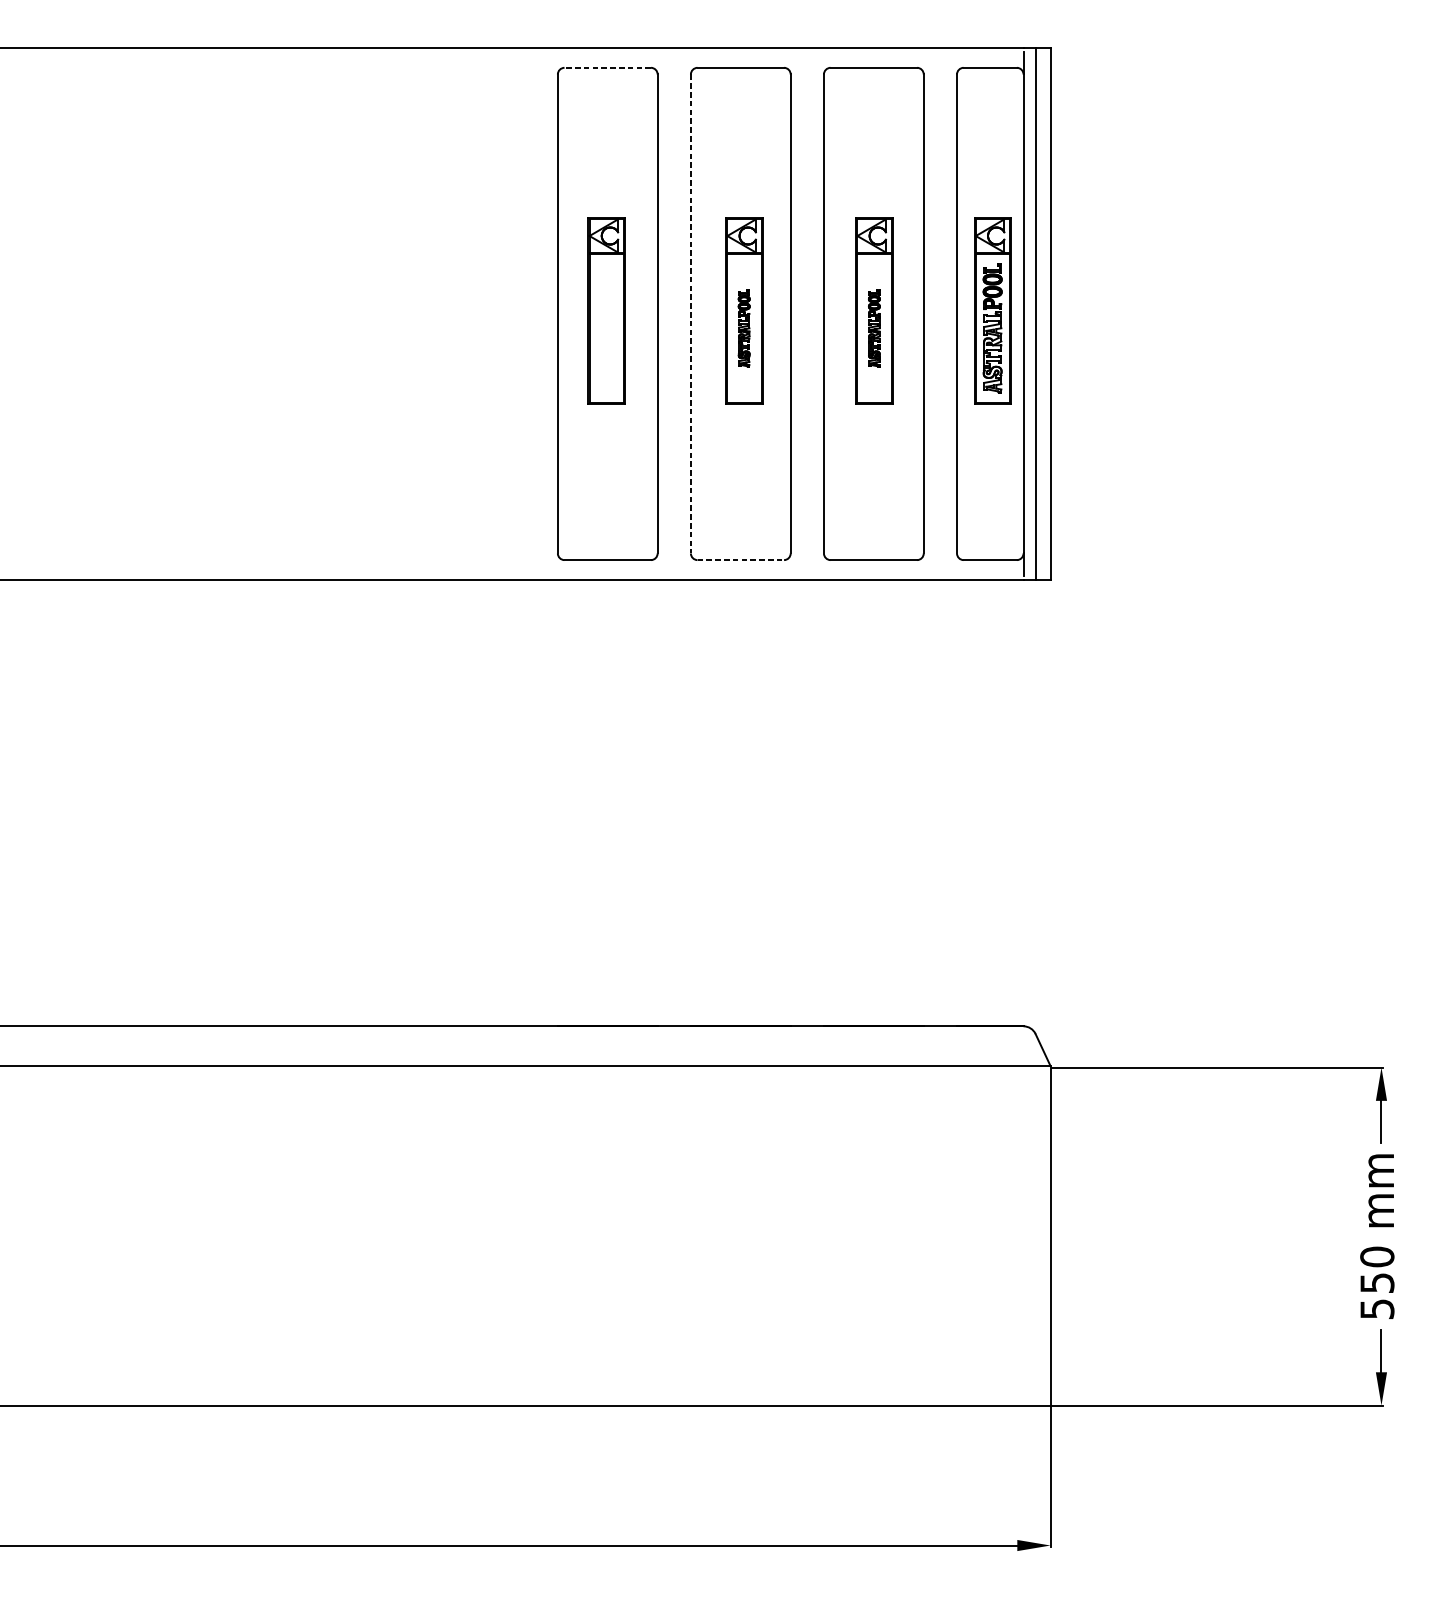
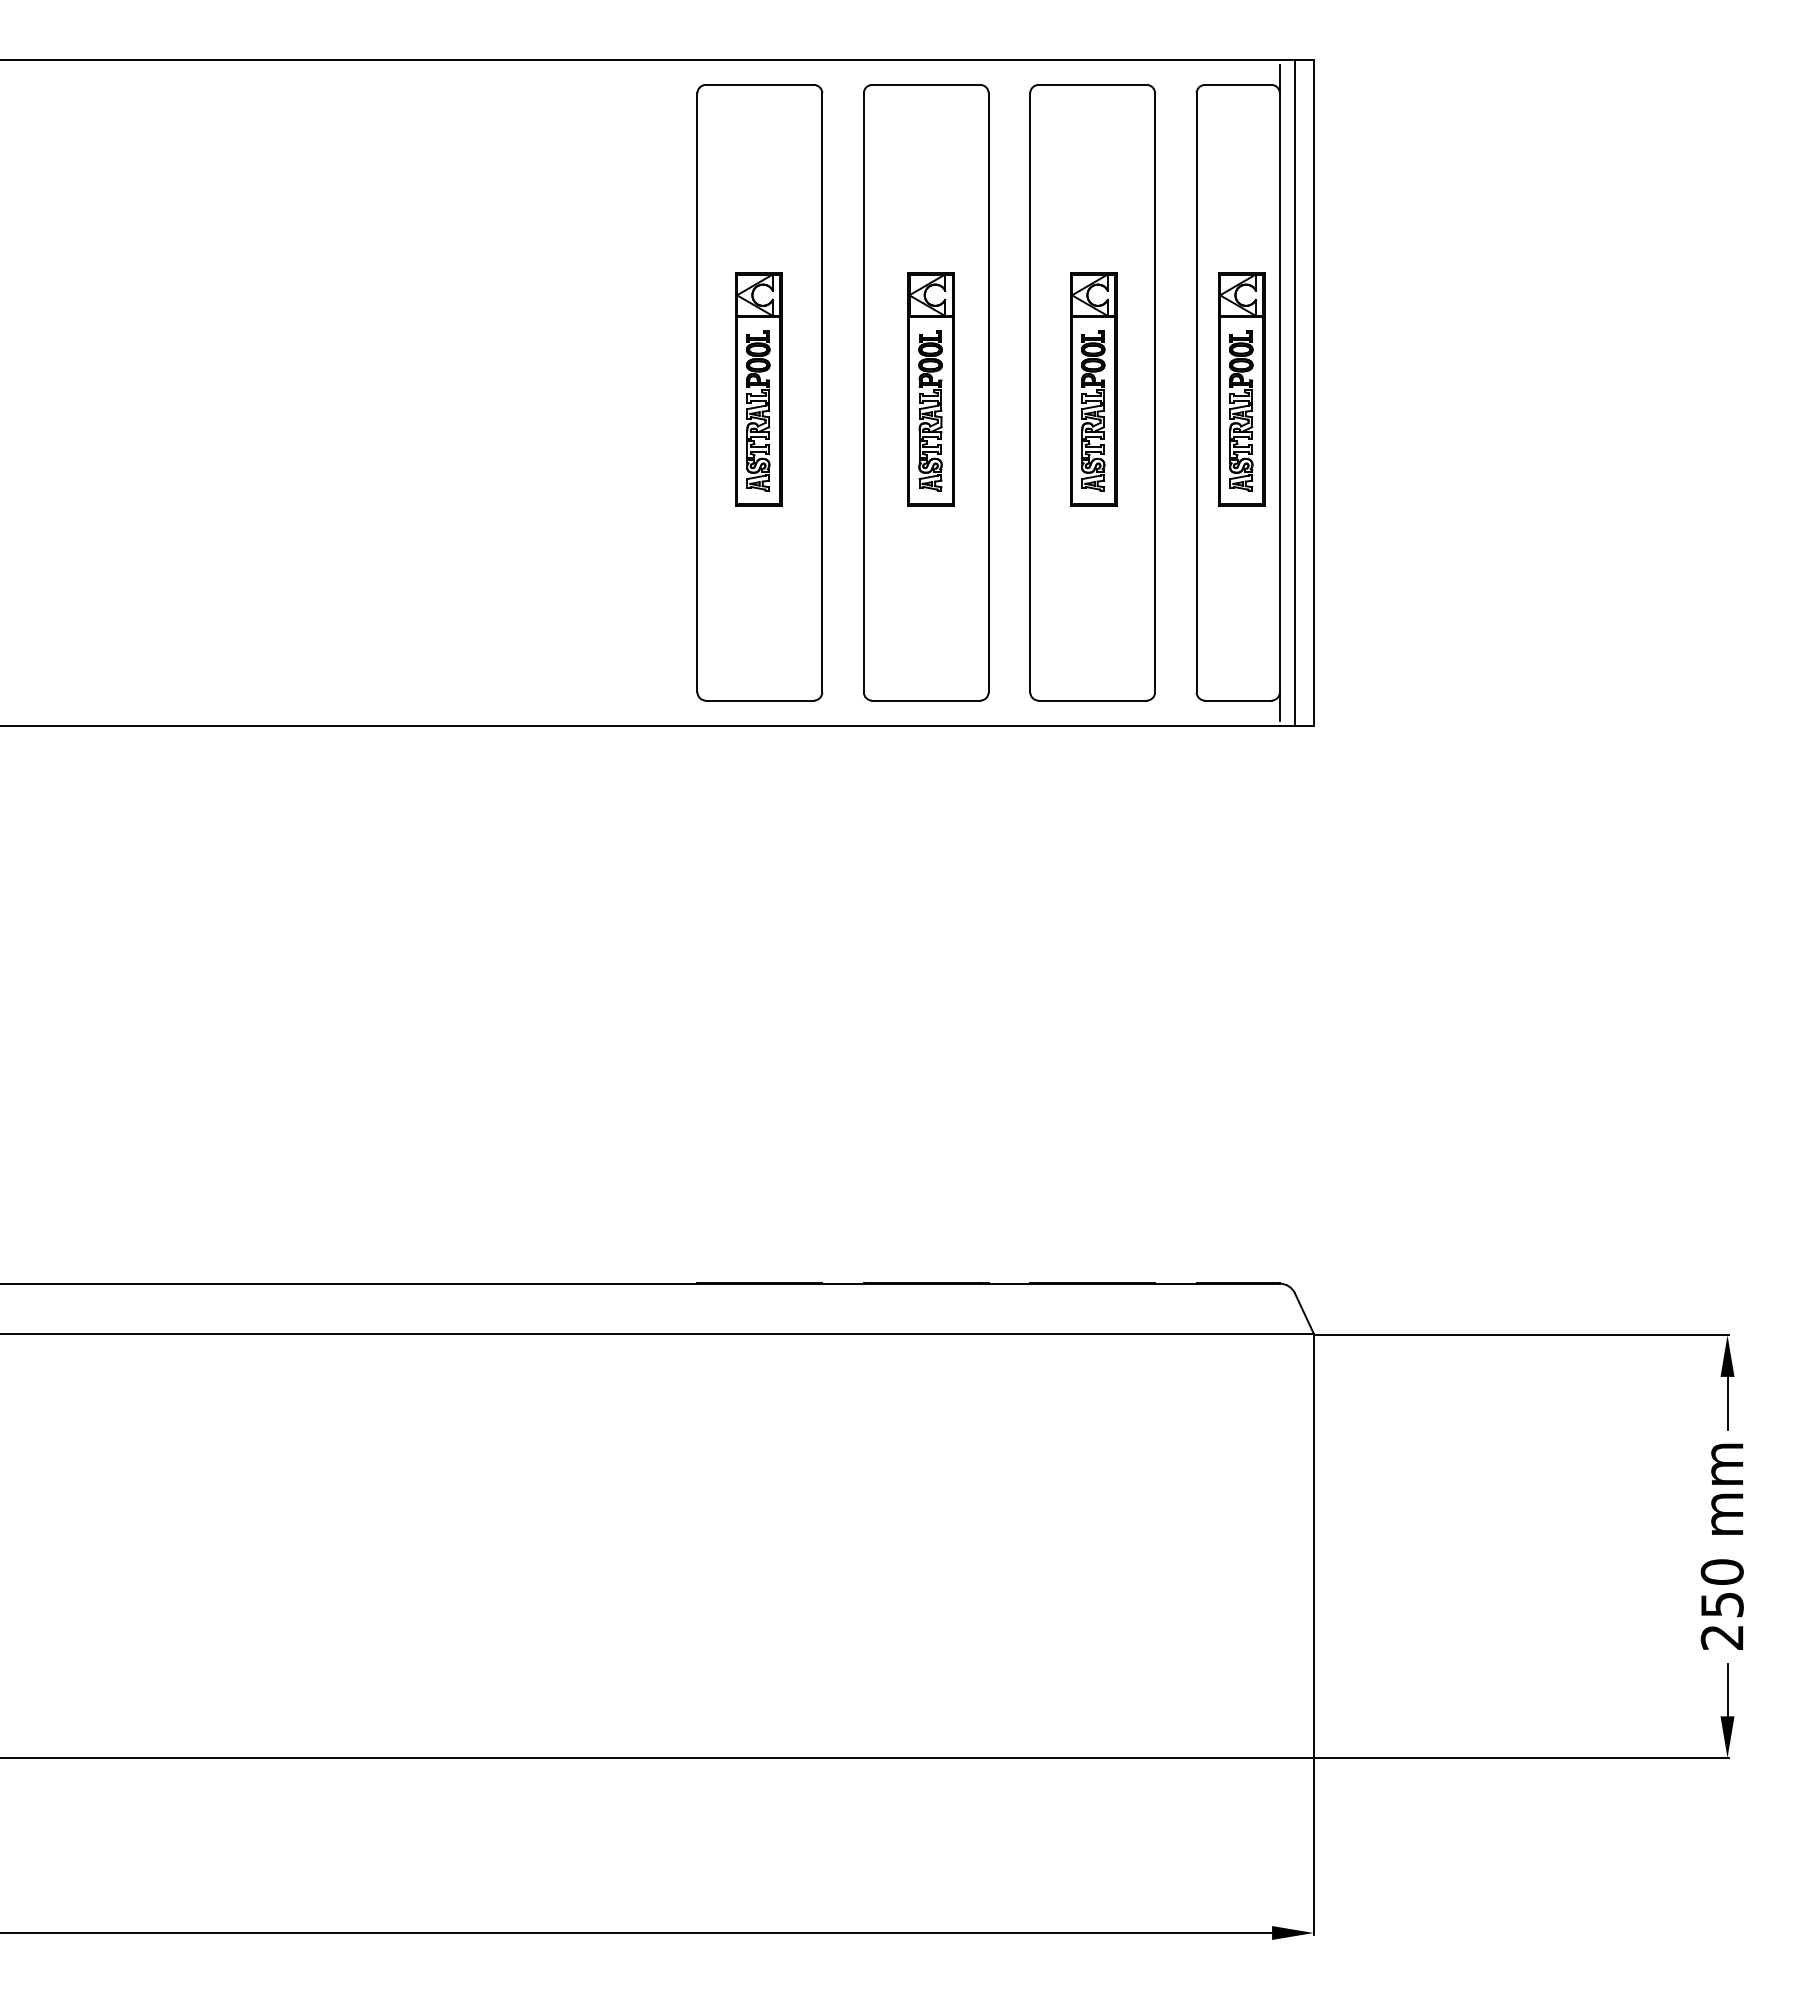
line: (607, 67) -> (759, 84), dashed -> solid
line: (690, 313) -> (863, 392), dashed -> solid
part: (606, 328) -> (758, 410), added
part: (744, 328) -> (930, 410), size x1.67
part: (874, 328) -> (1093, 410), size x1.67
line: (740, 560) -> (926, 700), dashed -> solid
text: (1376, 1309) -> (1721, 1637), 550 -> 250

